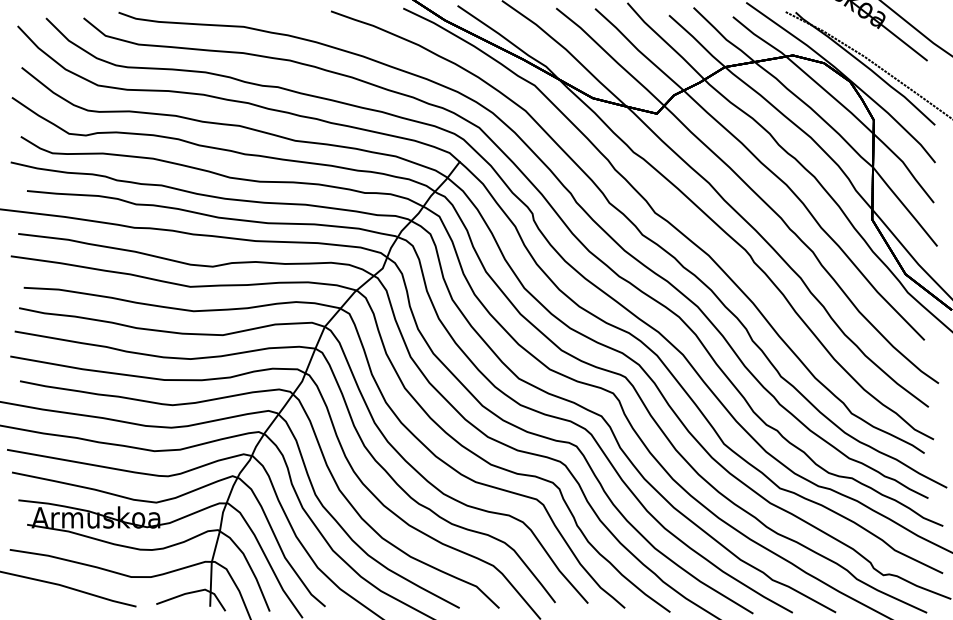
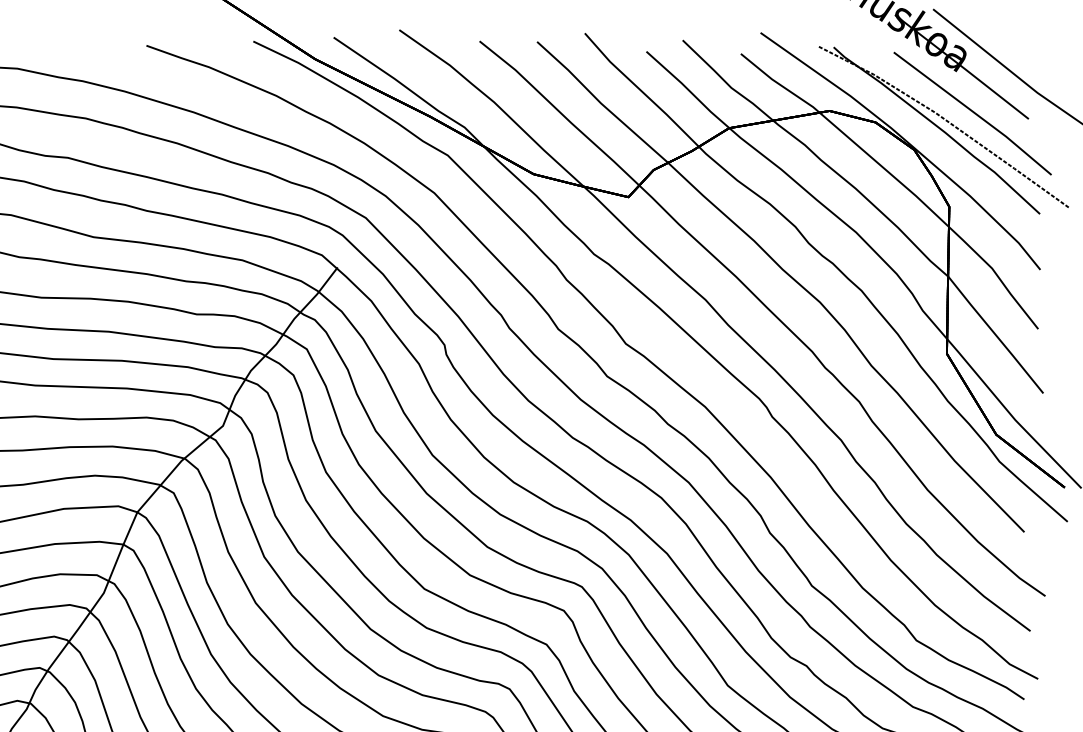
line: (889, 56) -> (972, 112), added

